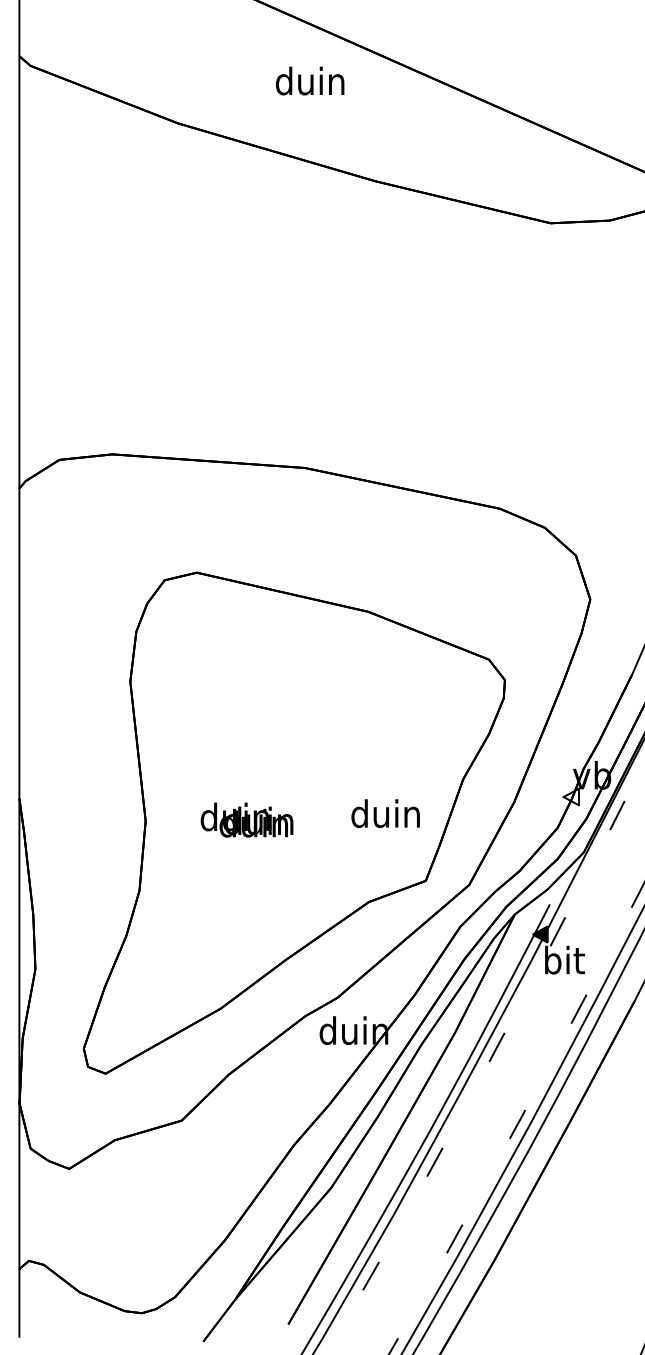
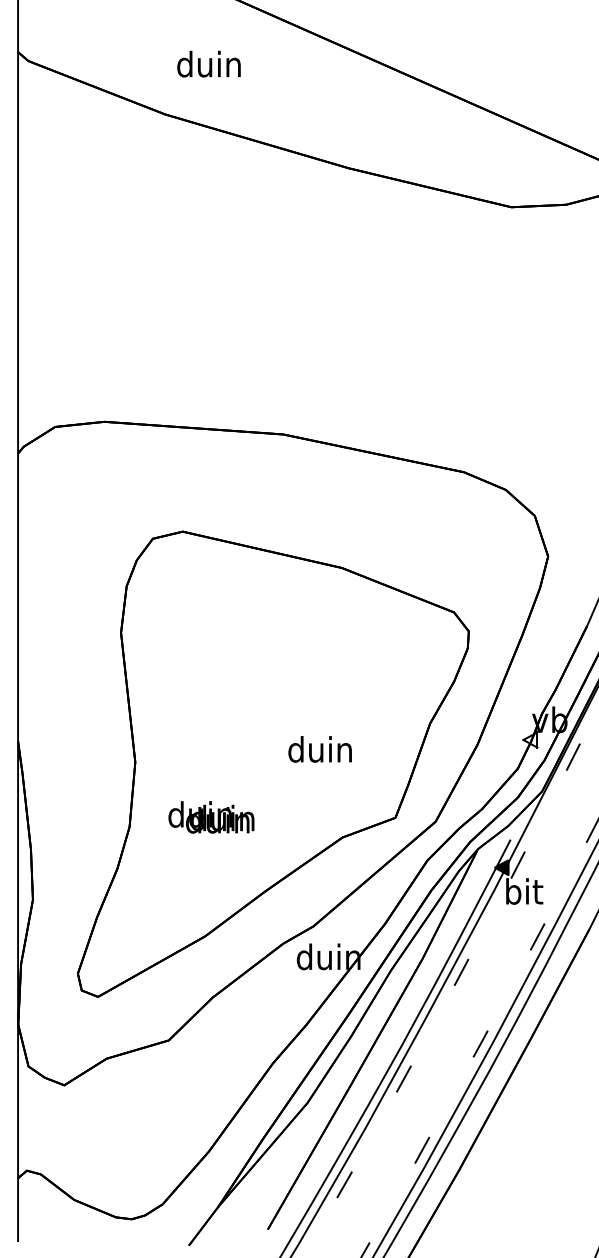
text: (309, 80) -> (208, 63), moved
text: (384, 813) -> (319, 749), moved
text: (247, 820) -> (211, 817), moved

